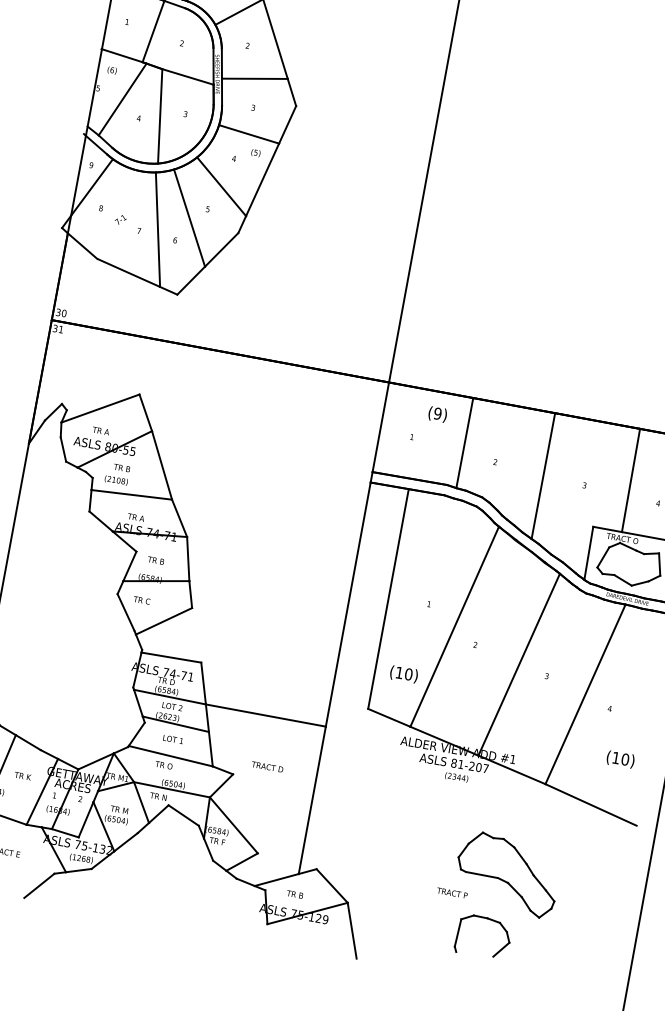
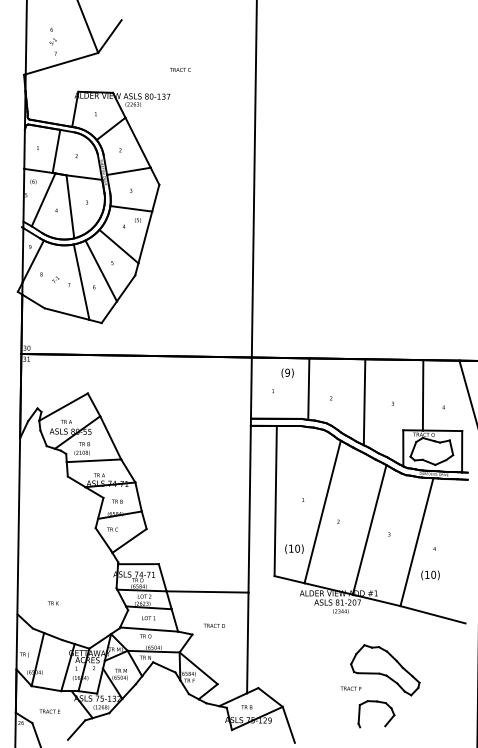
text: (620, 759) -> (430, 575), moved
text: (21, 776) -> (52, 603), moved

